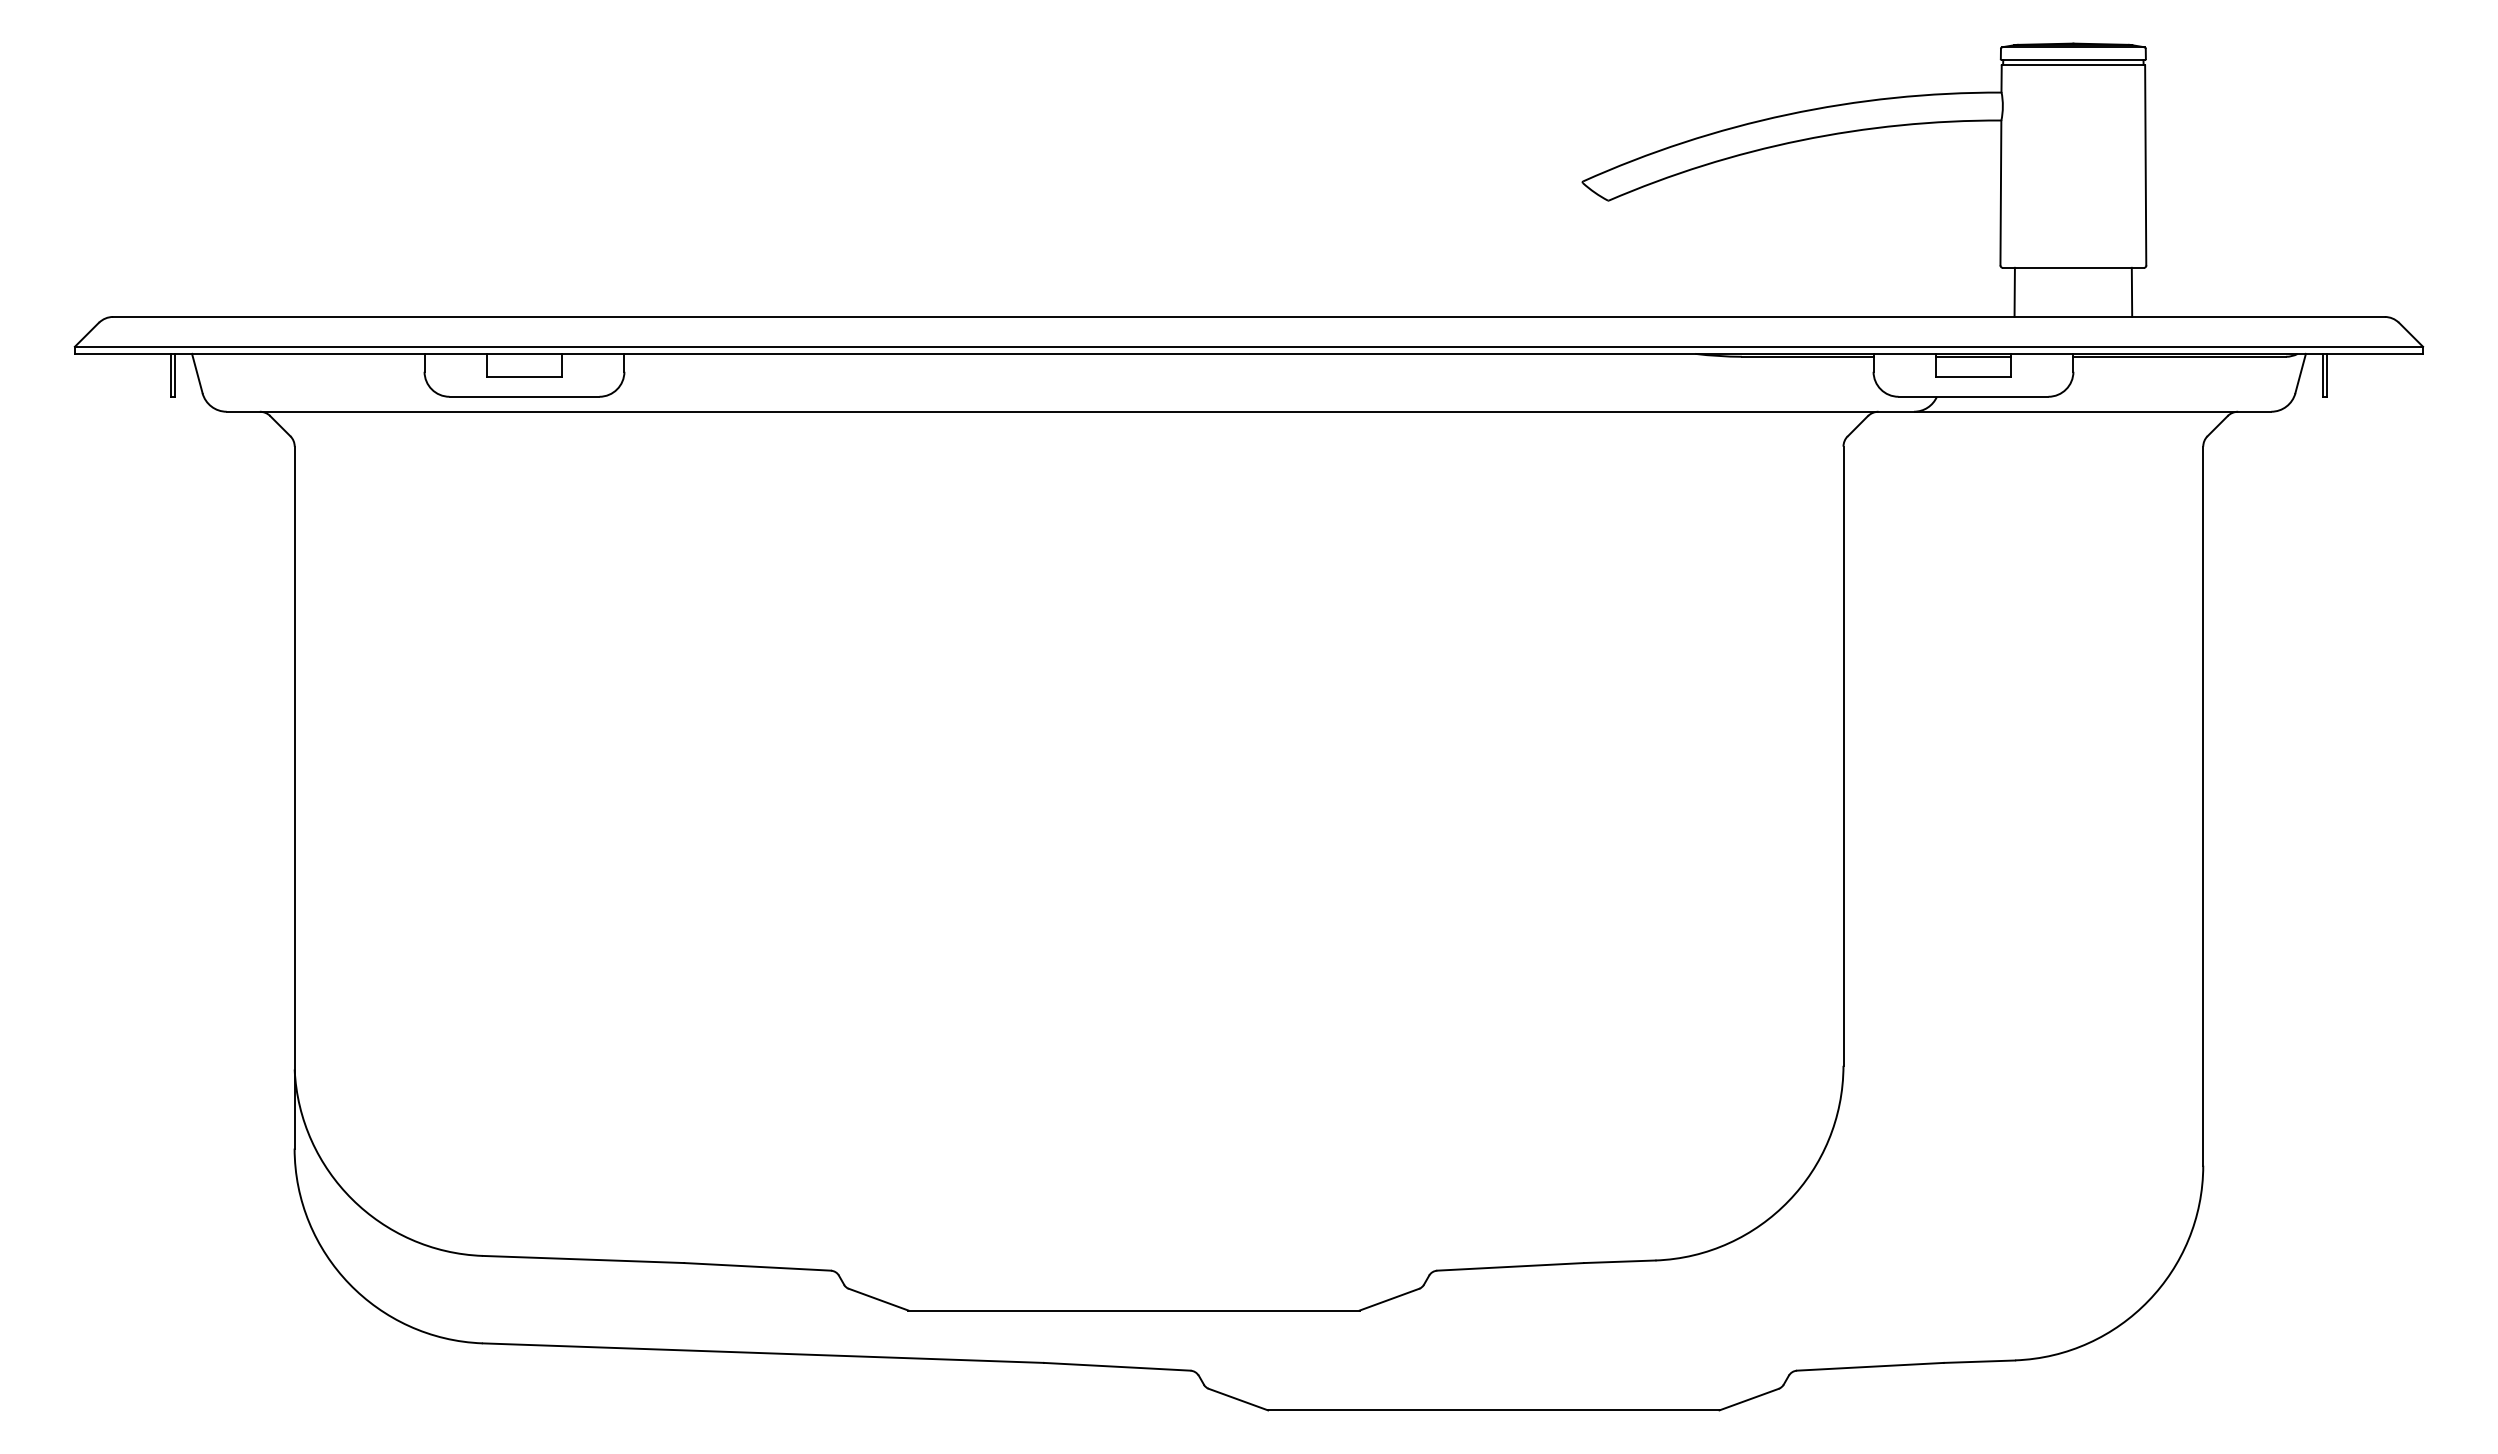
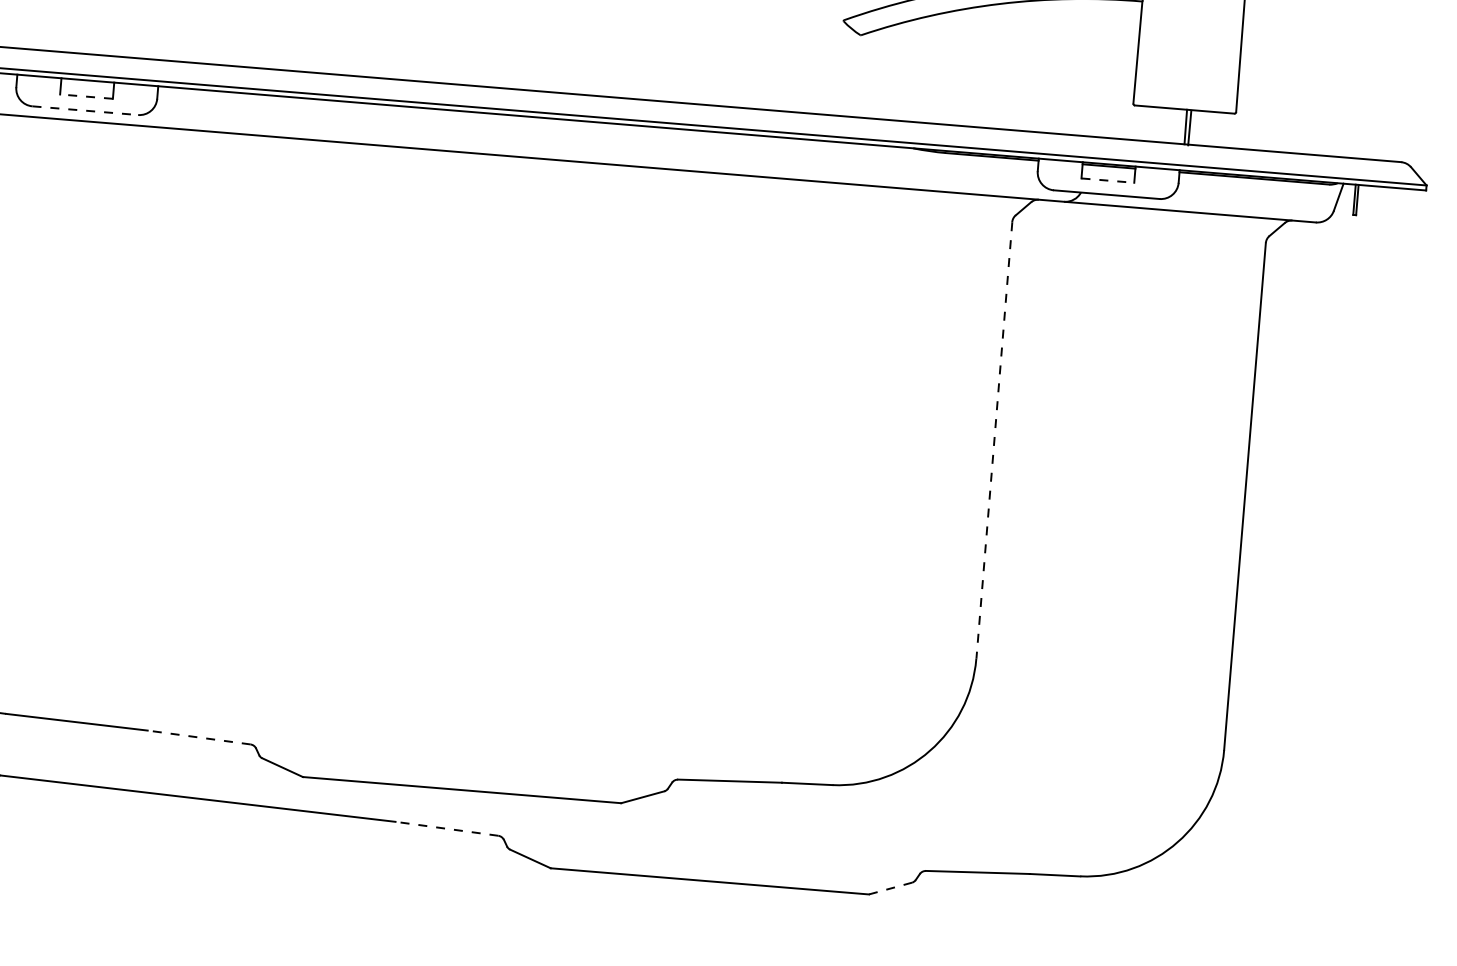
line: (2014, 291) -> (1189, 127), moved
line: (2131, 291) -> (1185, 126), moved
line: (524, 376) -> (86, 96), solid -> dashed
line: (1973, 376) -> (1107, 180), solid -> dashed
line: (524, 396) -> (85, 110), solid -> dashed
line: (1843, 756) -> (994, 440), solid -> dashed
line: (757, 1266) -> (199, 737), solid -> dashed
line: (1116, 1366) -> (446, 828), solid -> dashed
line: (1749, 1399) -> (890, 888), solid -> dashed

